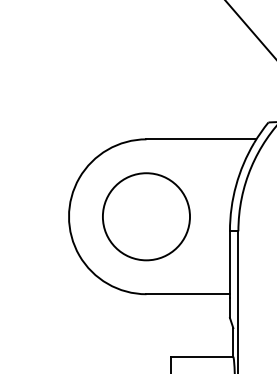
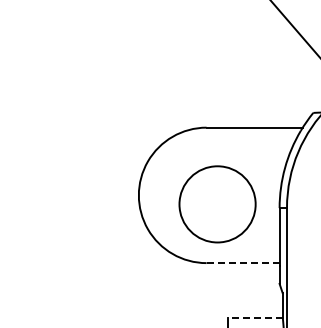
circle: (146, 216) -> (217, 204), moved
line: (188, 294) -> (243, 263), solid -> dashed
line: (201, 357) -> (254, 318), solid -> dashed

